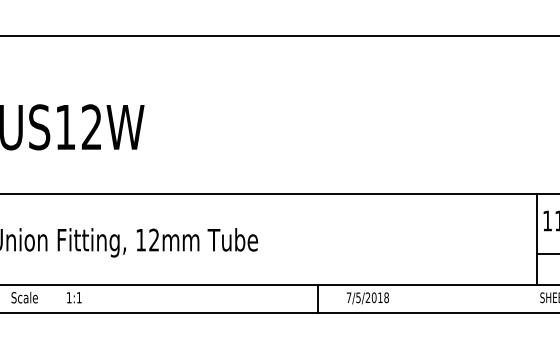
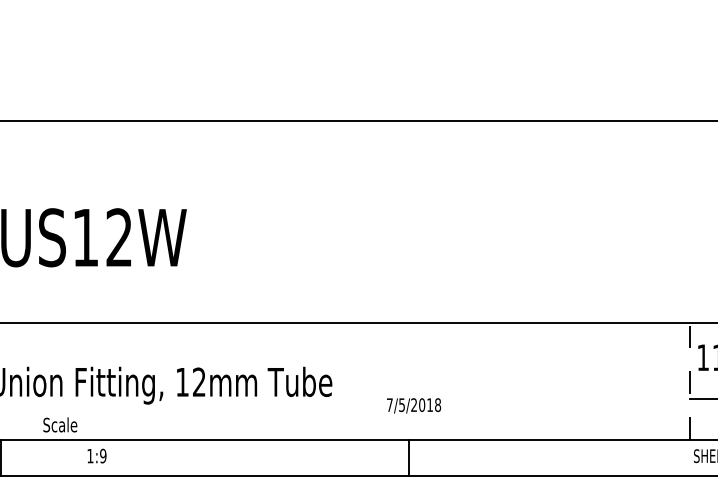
line: (536, 239) -> (689, 381), solid -> dashed
text: (24, 297) -> (60, 424), moved
text: (79, 297) -> (103, 455), 1:1 -> 1:9
text: (368, 298) -> (414, 405), moved

